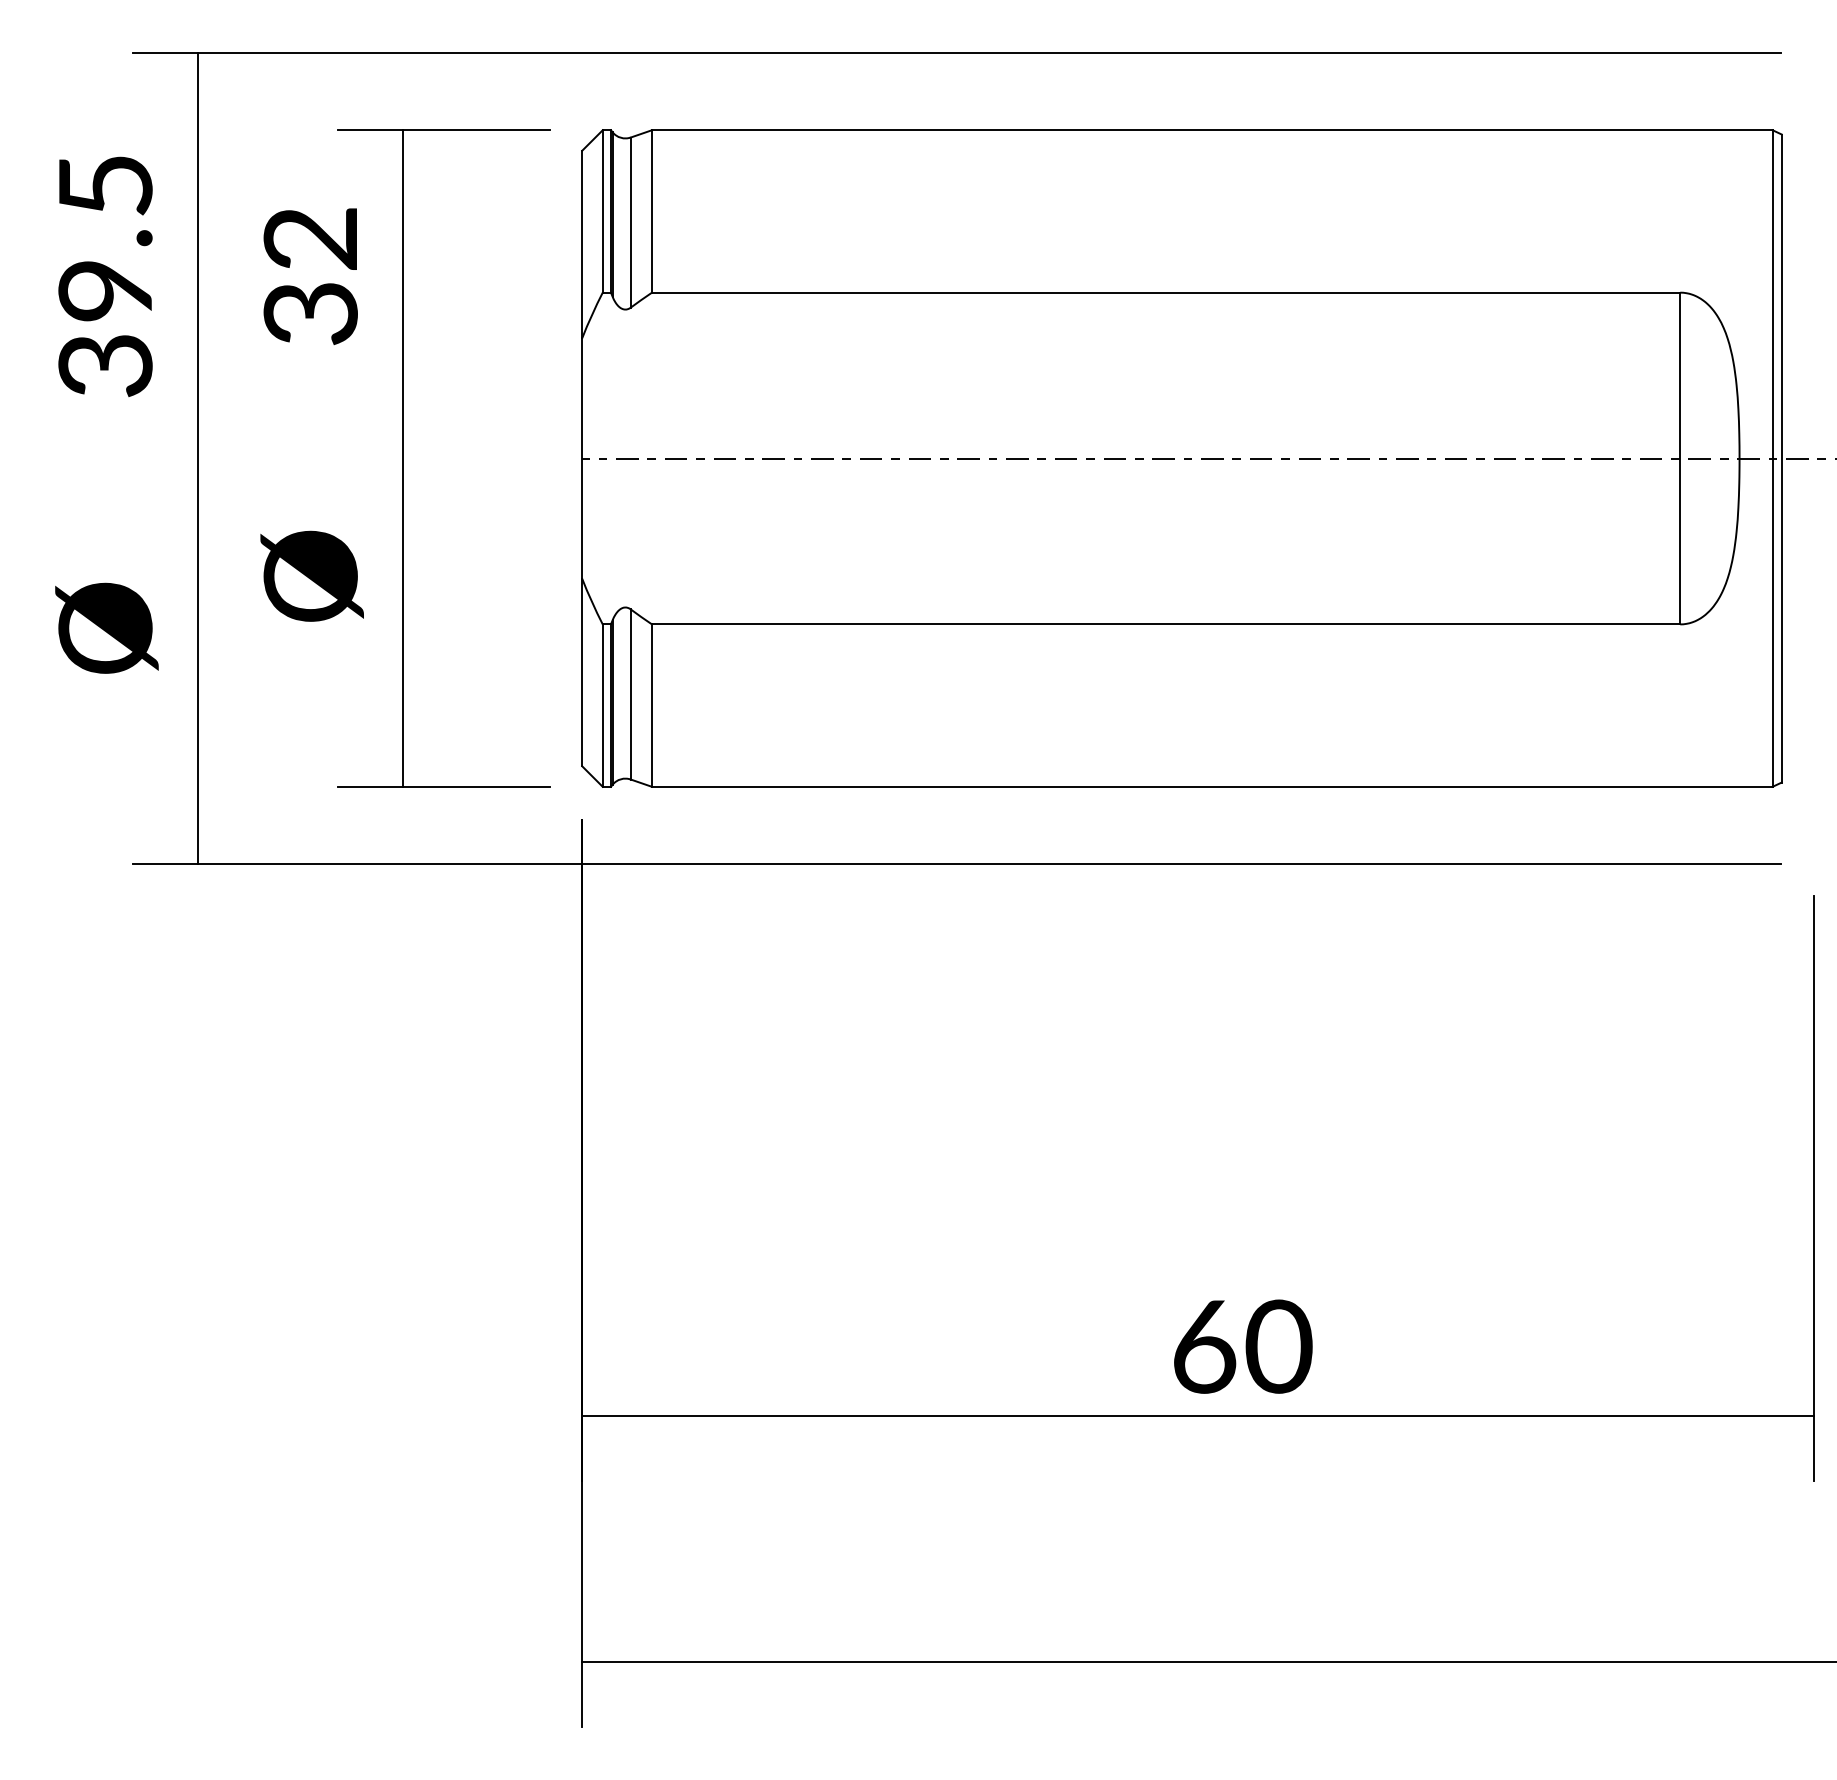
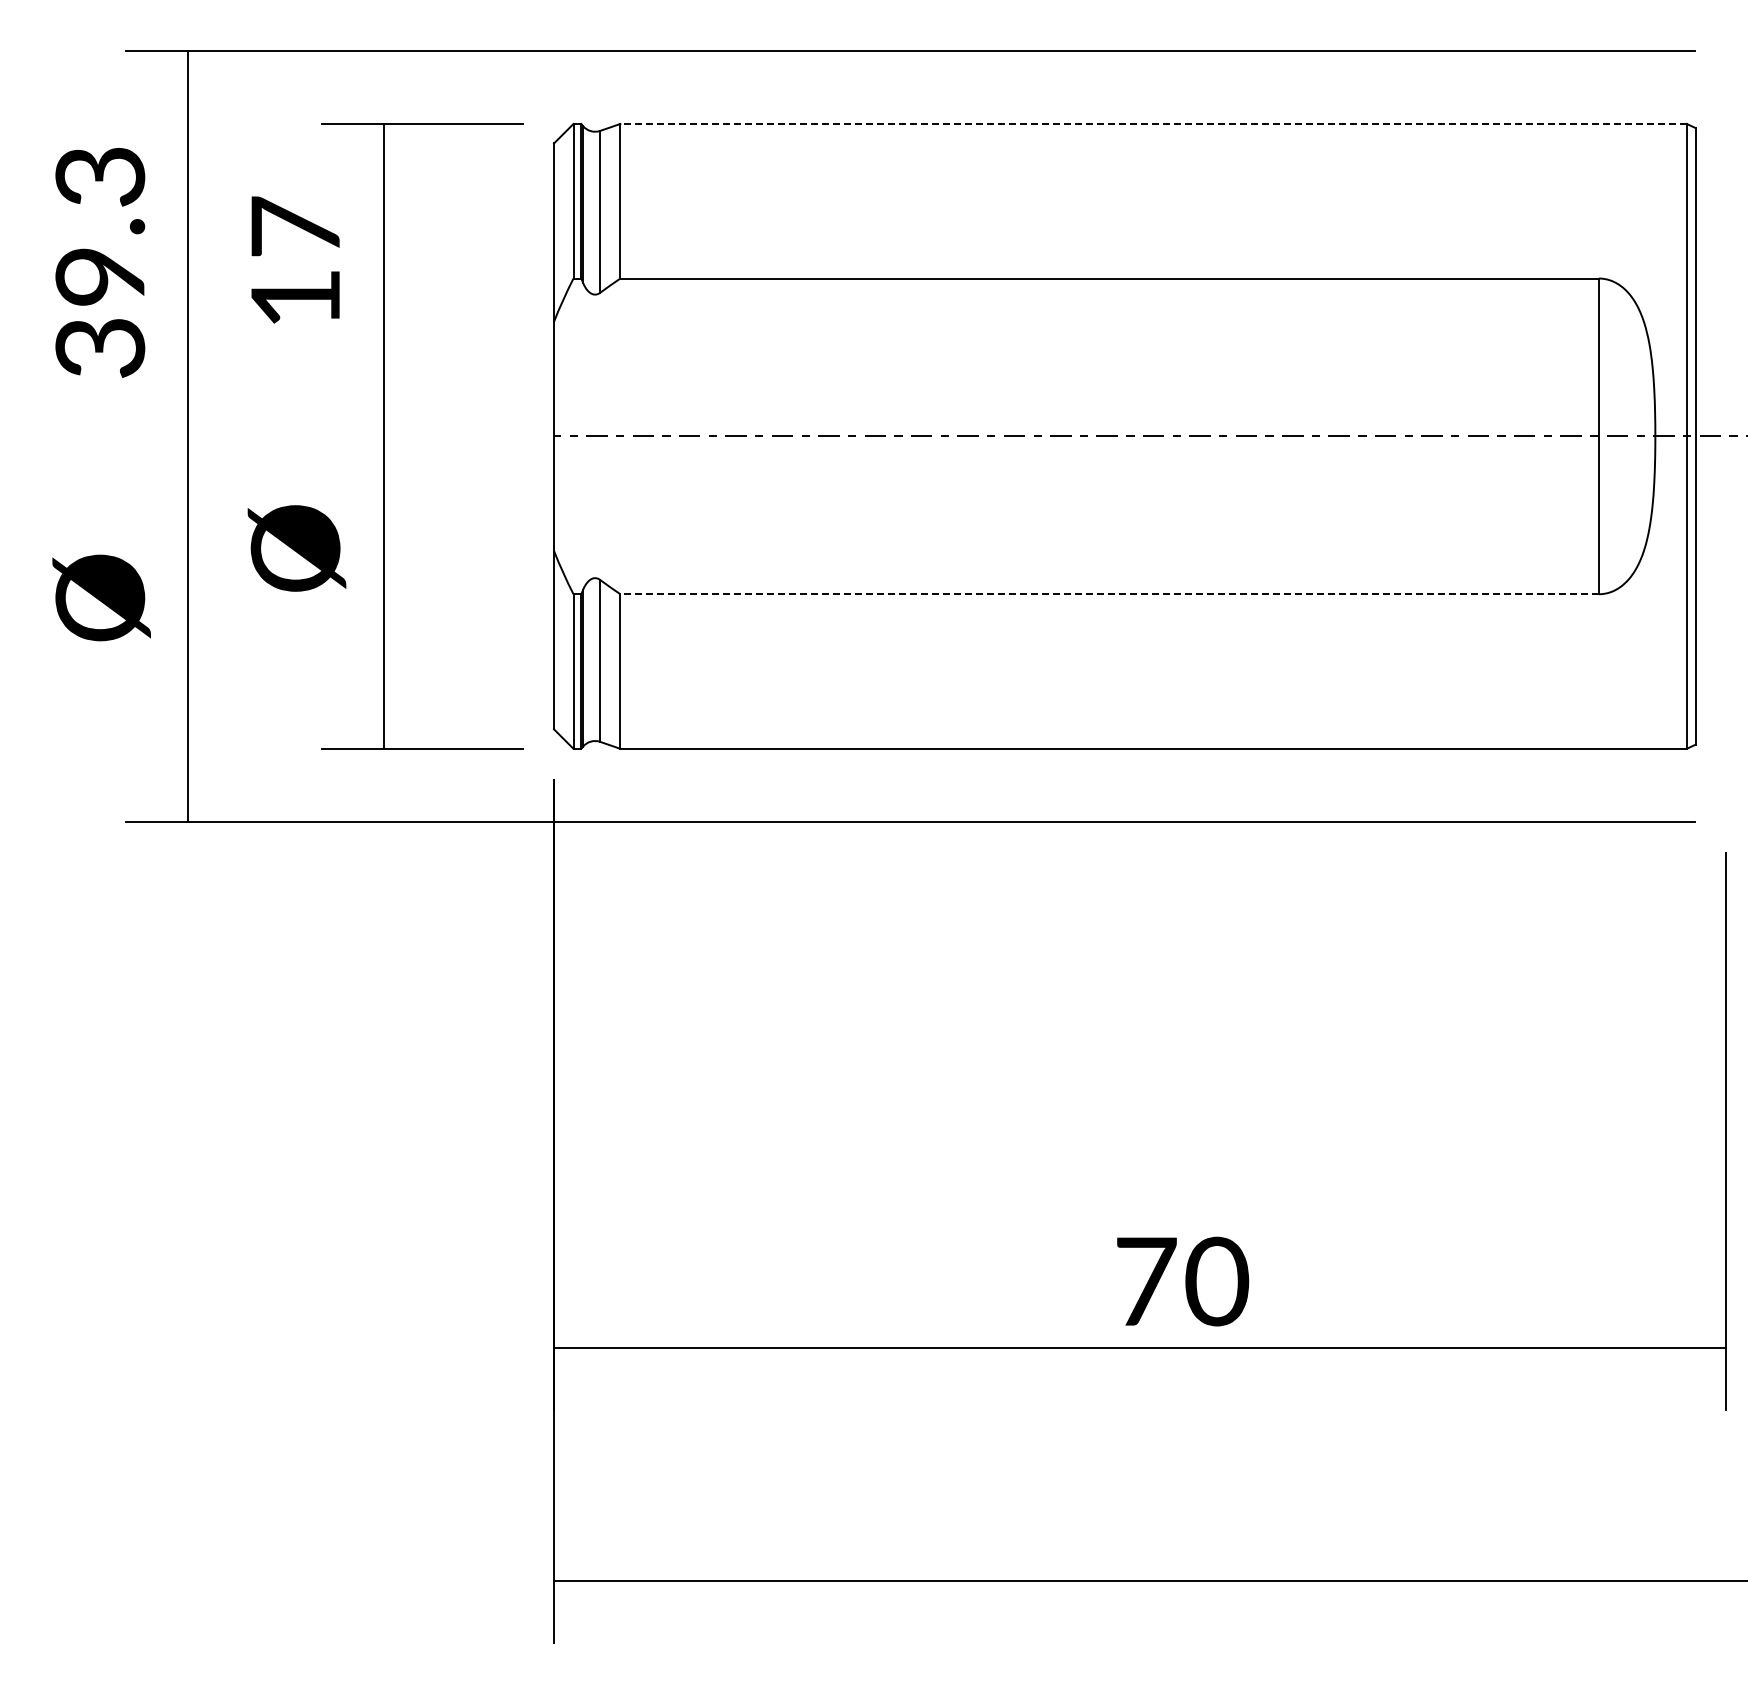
line: (1212, 129) -> (1153, 123), solid -> dashed
text: (105, 186) -> (100, 177), 39.5 -> 39.3
text: (310, 275) -> (295, 262), 32 -> 17
line: (1165, 624) -> (1109, 594), solid -> dashed
text: (1204, 1346) -> (1146, 1281), 60 -> 70

